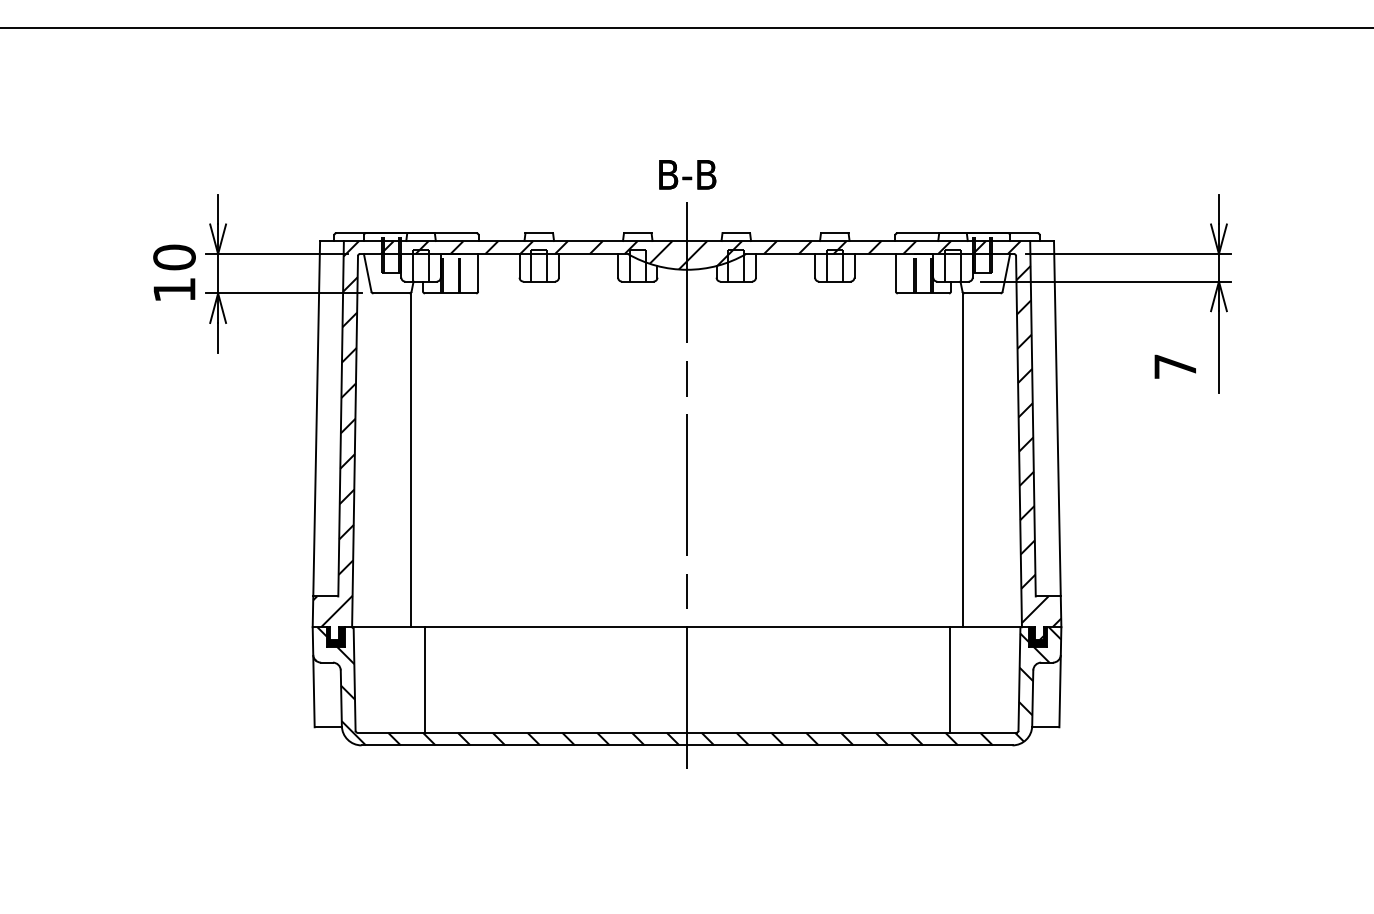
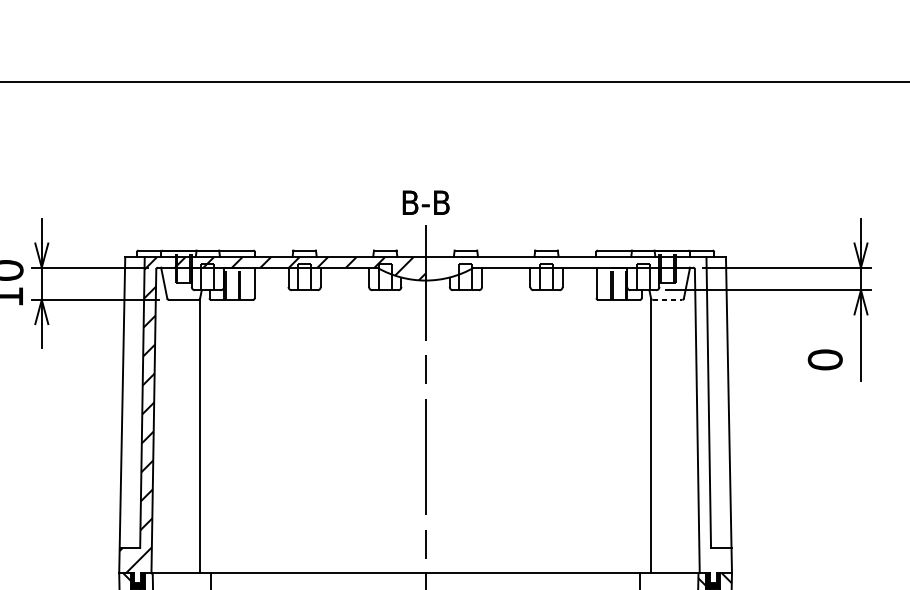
line: (983, 293) -> (668, 299), solid -> dashed
text: (1175, 366) -> (825, 359), 7 -> 0
hatch: (874, 440) -> (579, 420), removed

